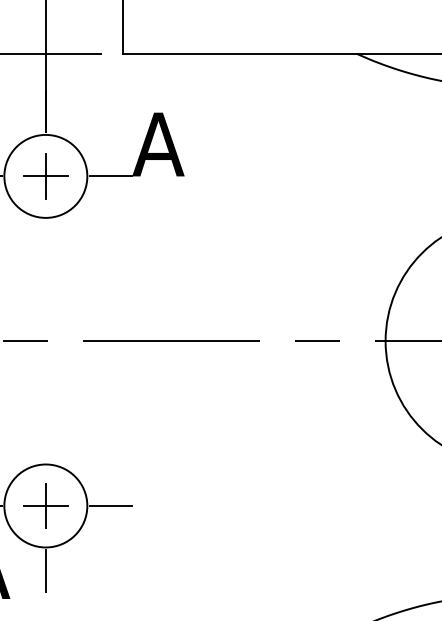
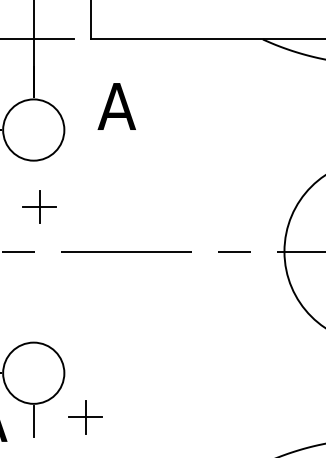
part: (45, 175) -> (39, 206), moved
line: (110, 177) -> (81, 130), removed
part: (45, 506) -> (85, 417), moved
line: (110, 506) -> (81, 373), removed

